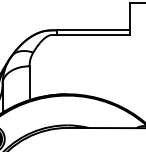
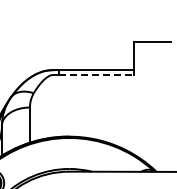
line: (93, 34) -> (96, 74), solid -> dashed

